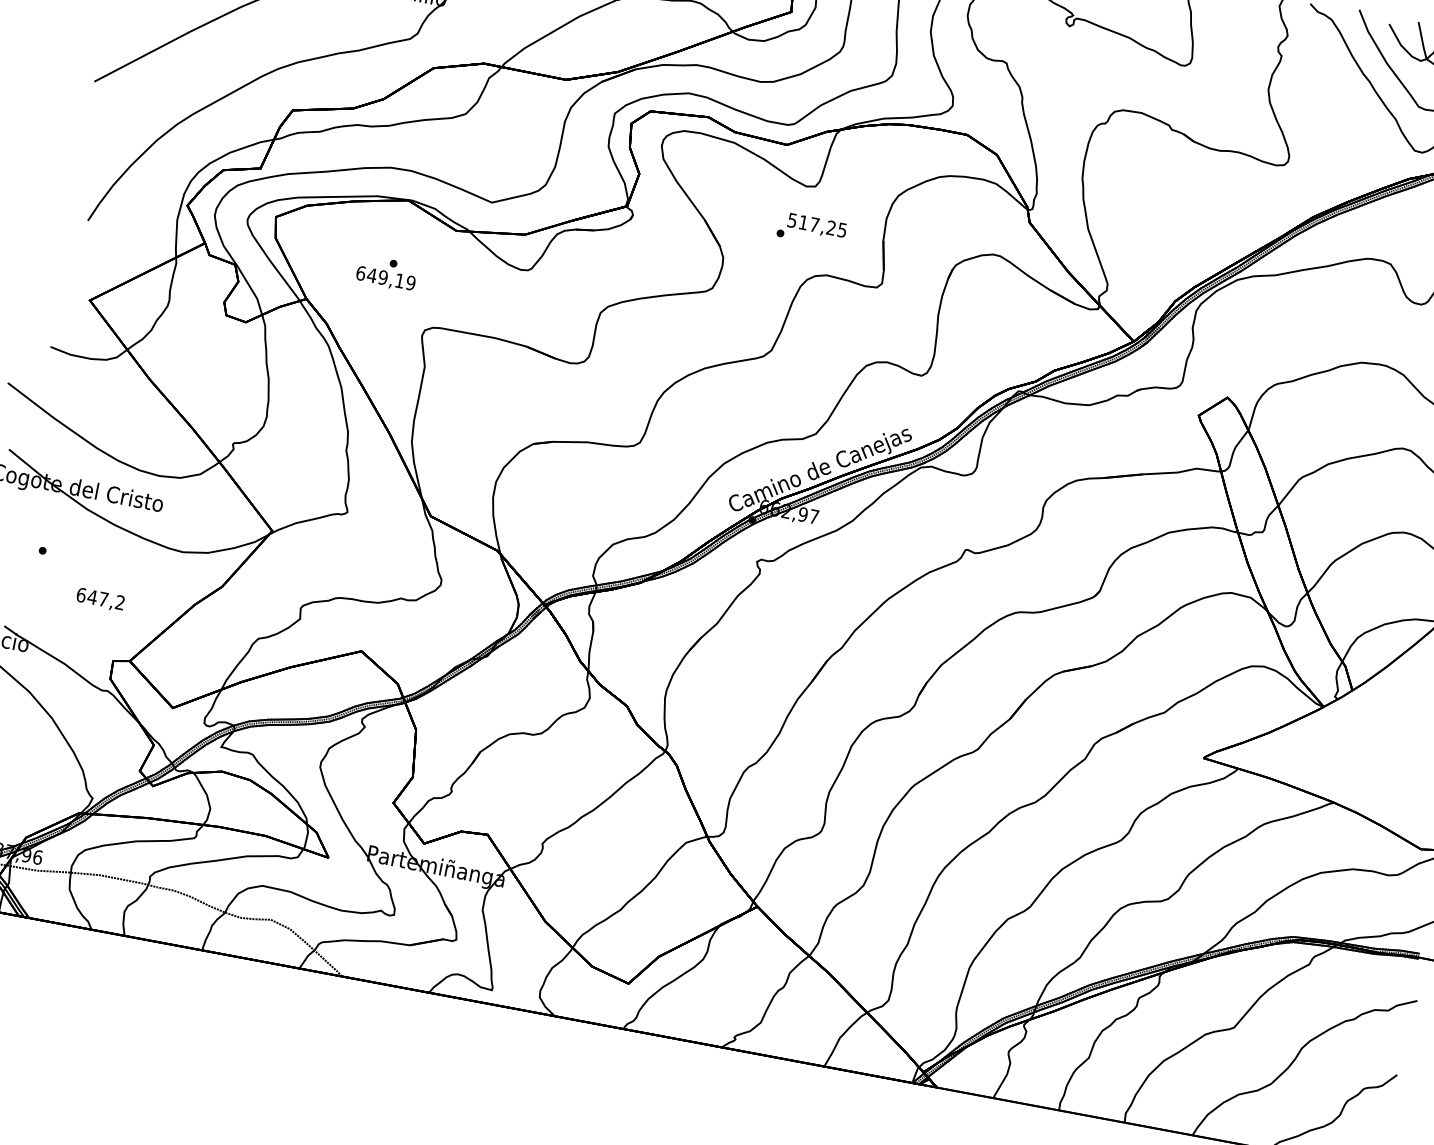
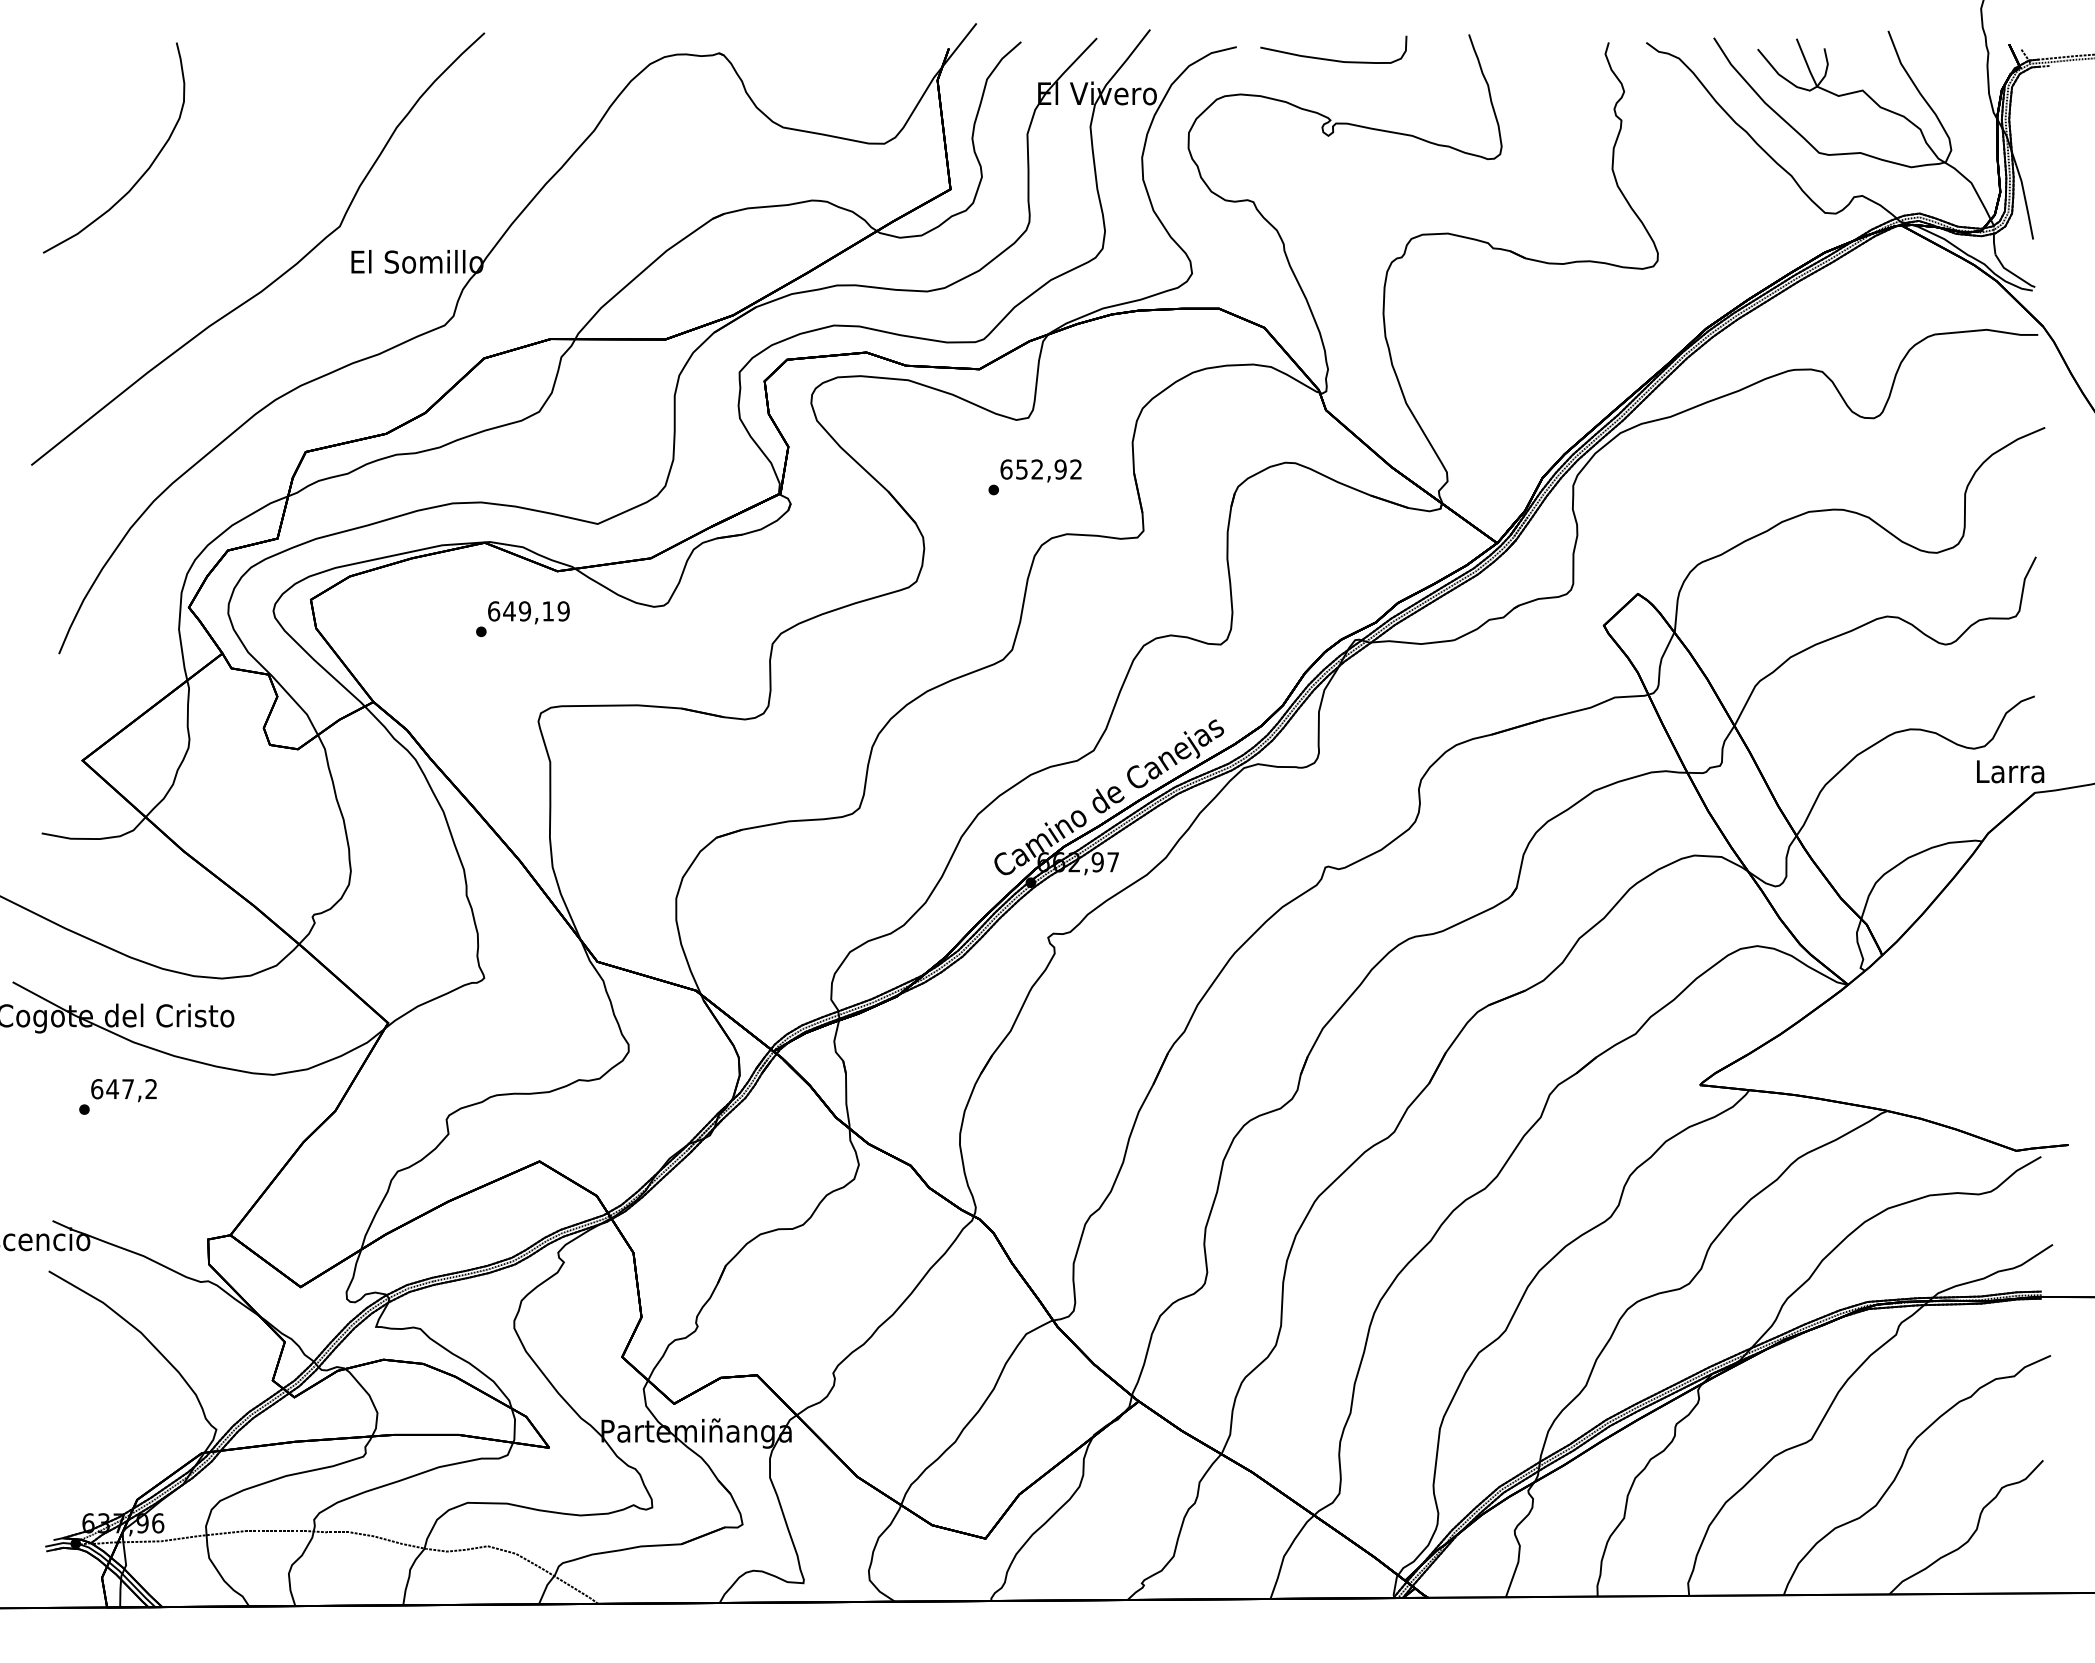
text: (816, 225) -> (1040, 469), 517,25 -> 652,92
text: (385, 278) -> (528, 612), moved
text: (100, 599) -> (123, 1090), moved

